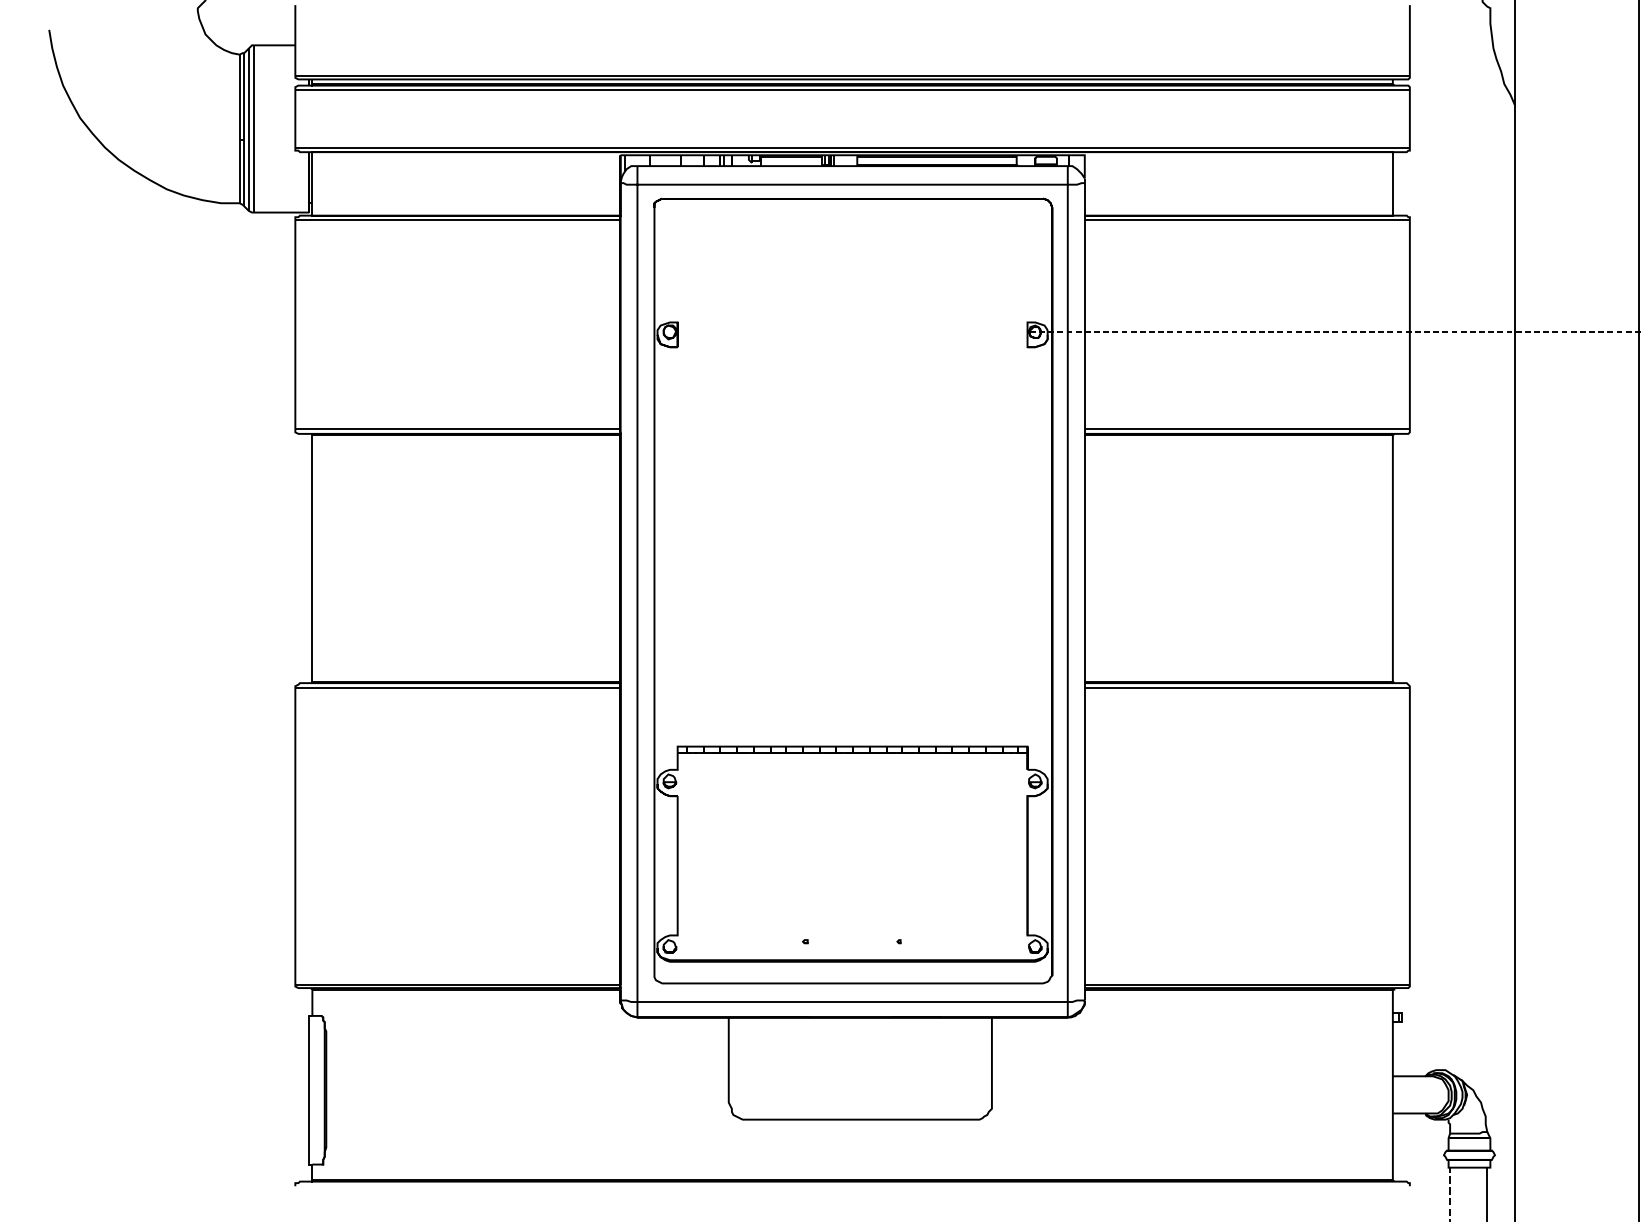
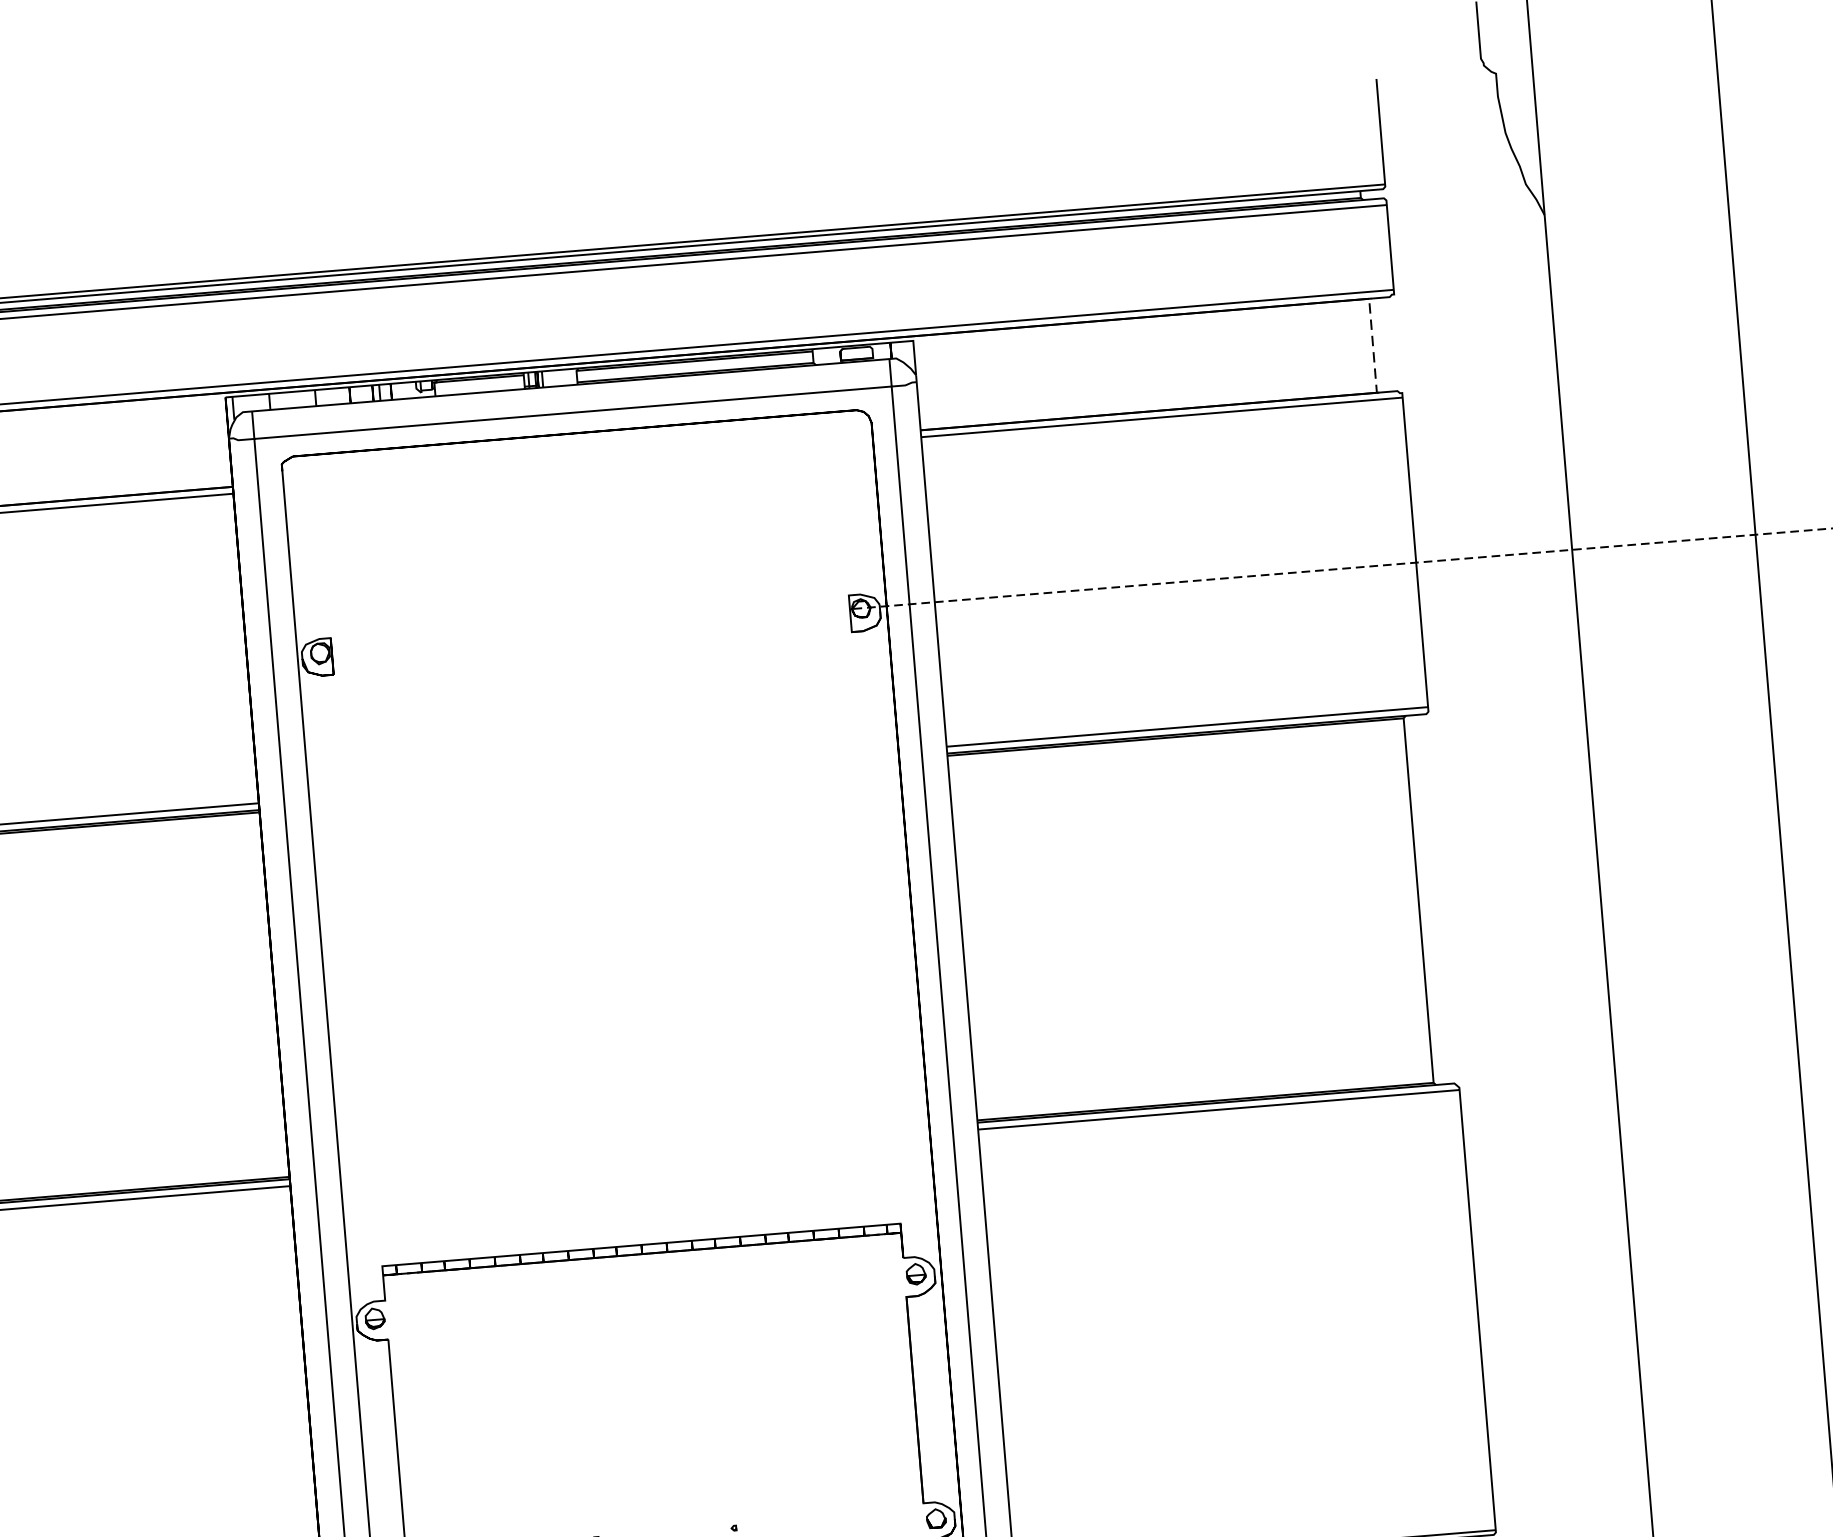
line: (1392, 183) -> (1372, 345), solid -> dashed

